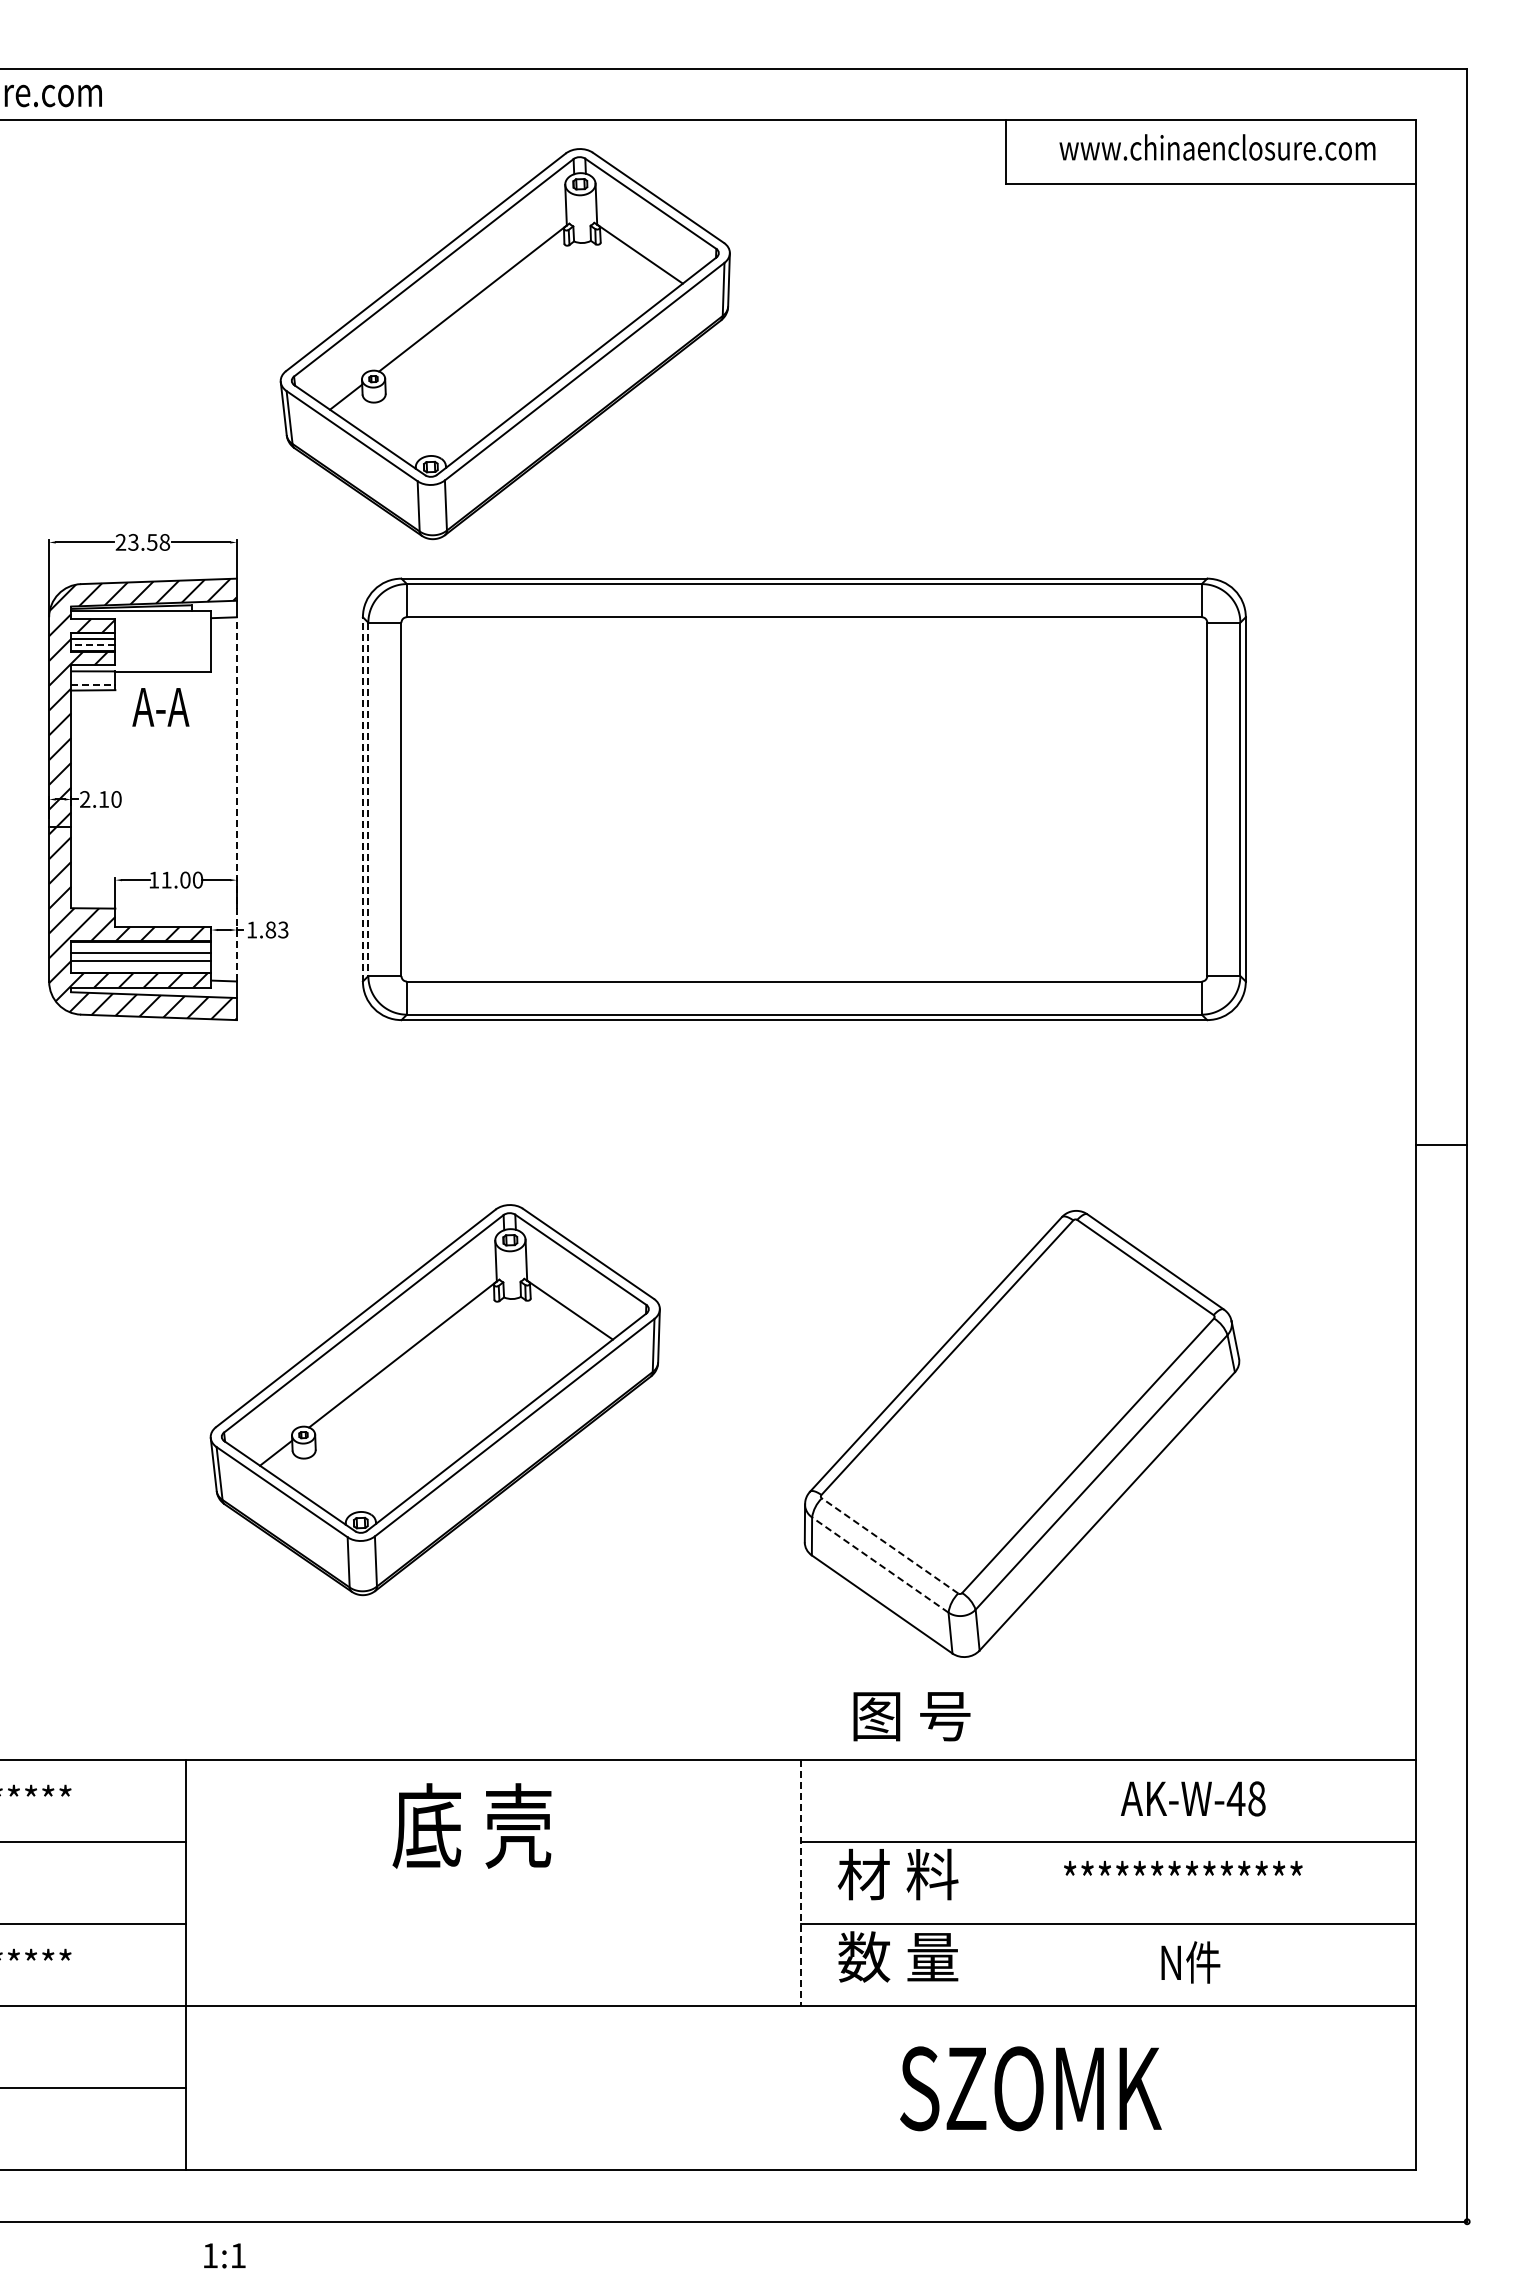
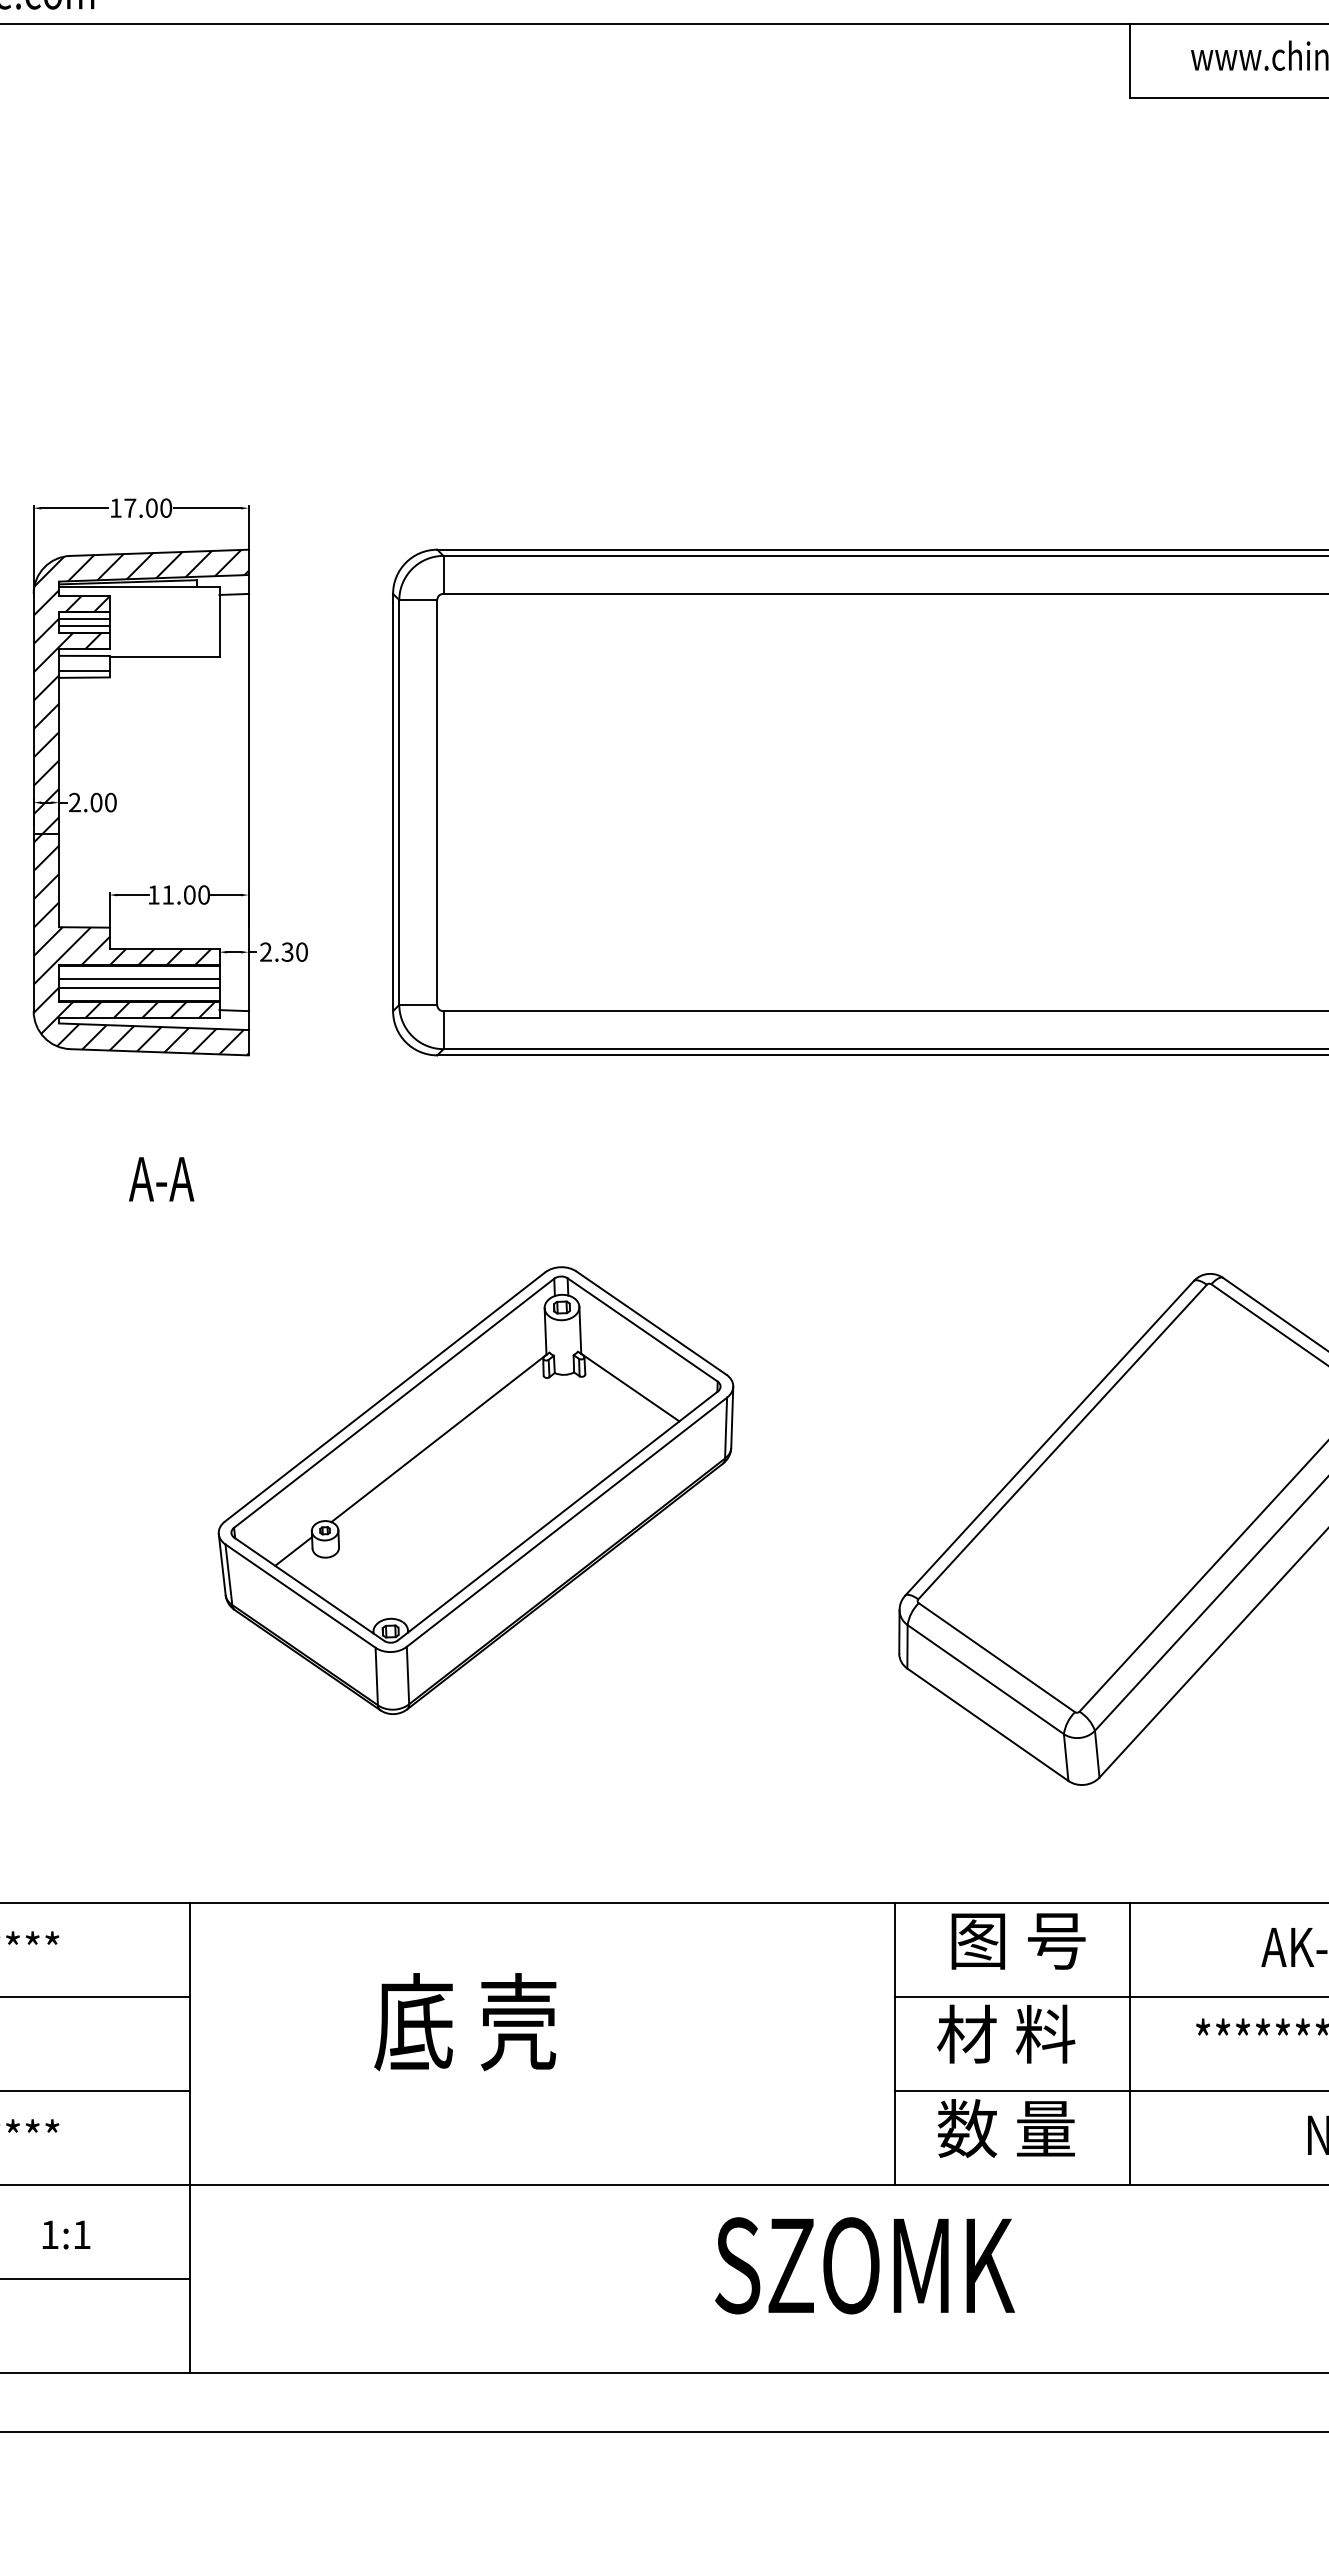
part: (504, 344) -> (555, 281), removed
text: (142, 541) -> (140, 507), 23.58 -> 17.00
line: (92, 644) -> (83, 625), dashed -> solid
line: (93, 684) -> (84, 670), dashed -> solid
text: (160, 707) -> (161, 1179), moved
line: (236, 798) -> (248, 801), dashed -> solid
line: (362, 798) -> (392, 801), dashed -> solid
text: (104, 799) -> (97, 802), 2.10 -> 2.00
line: (368, 799) -> (399, 802), dashed -> solid
text: (267, 929) -> (283, 951), 1.83 -> 2.30
line: (889, 1545) -> (996, 1657), dashed -> solid
line: (879, 1564) -> (984, 1678), dashed -> solid
text: (911, 1716) -> (1018, 1941), moved
text: (471, 1825) -> (464, 2021), moved
line: (1005, 1882) -> (1129, 2043), added
line: (800, 1883) -> (894, 2044), dashed -> solid
text: (1030, 2088) -> (864, 2265), moved
text: (224, 2255) -> (66, 2234), moved

